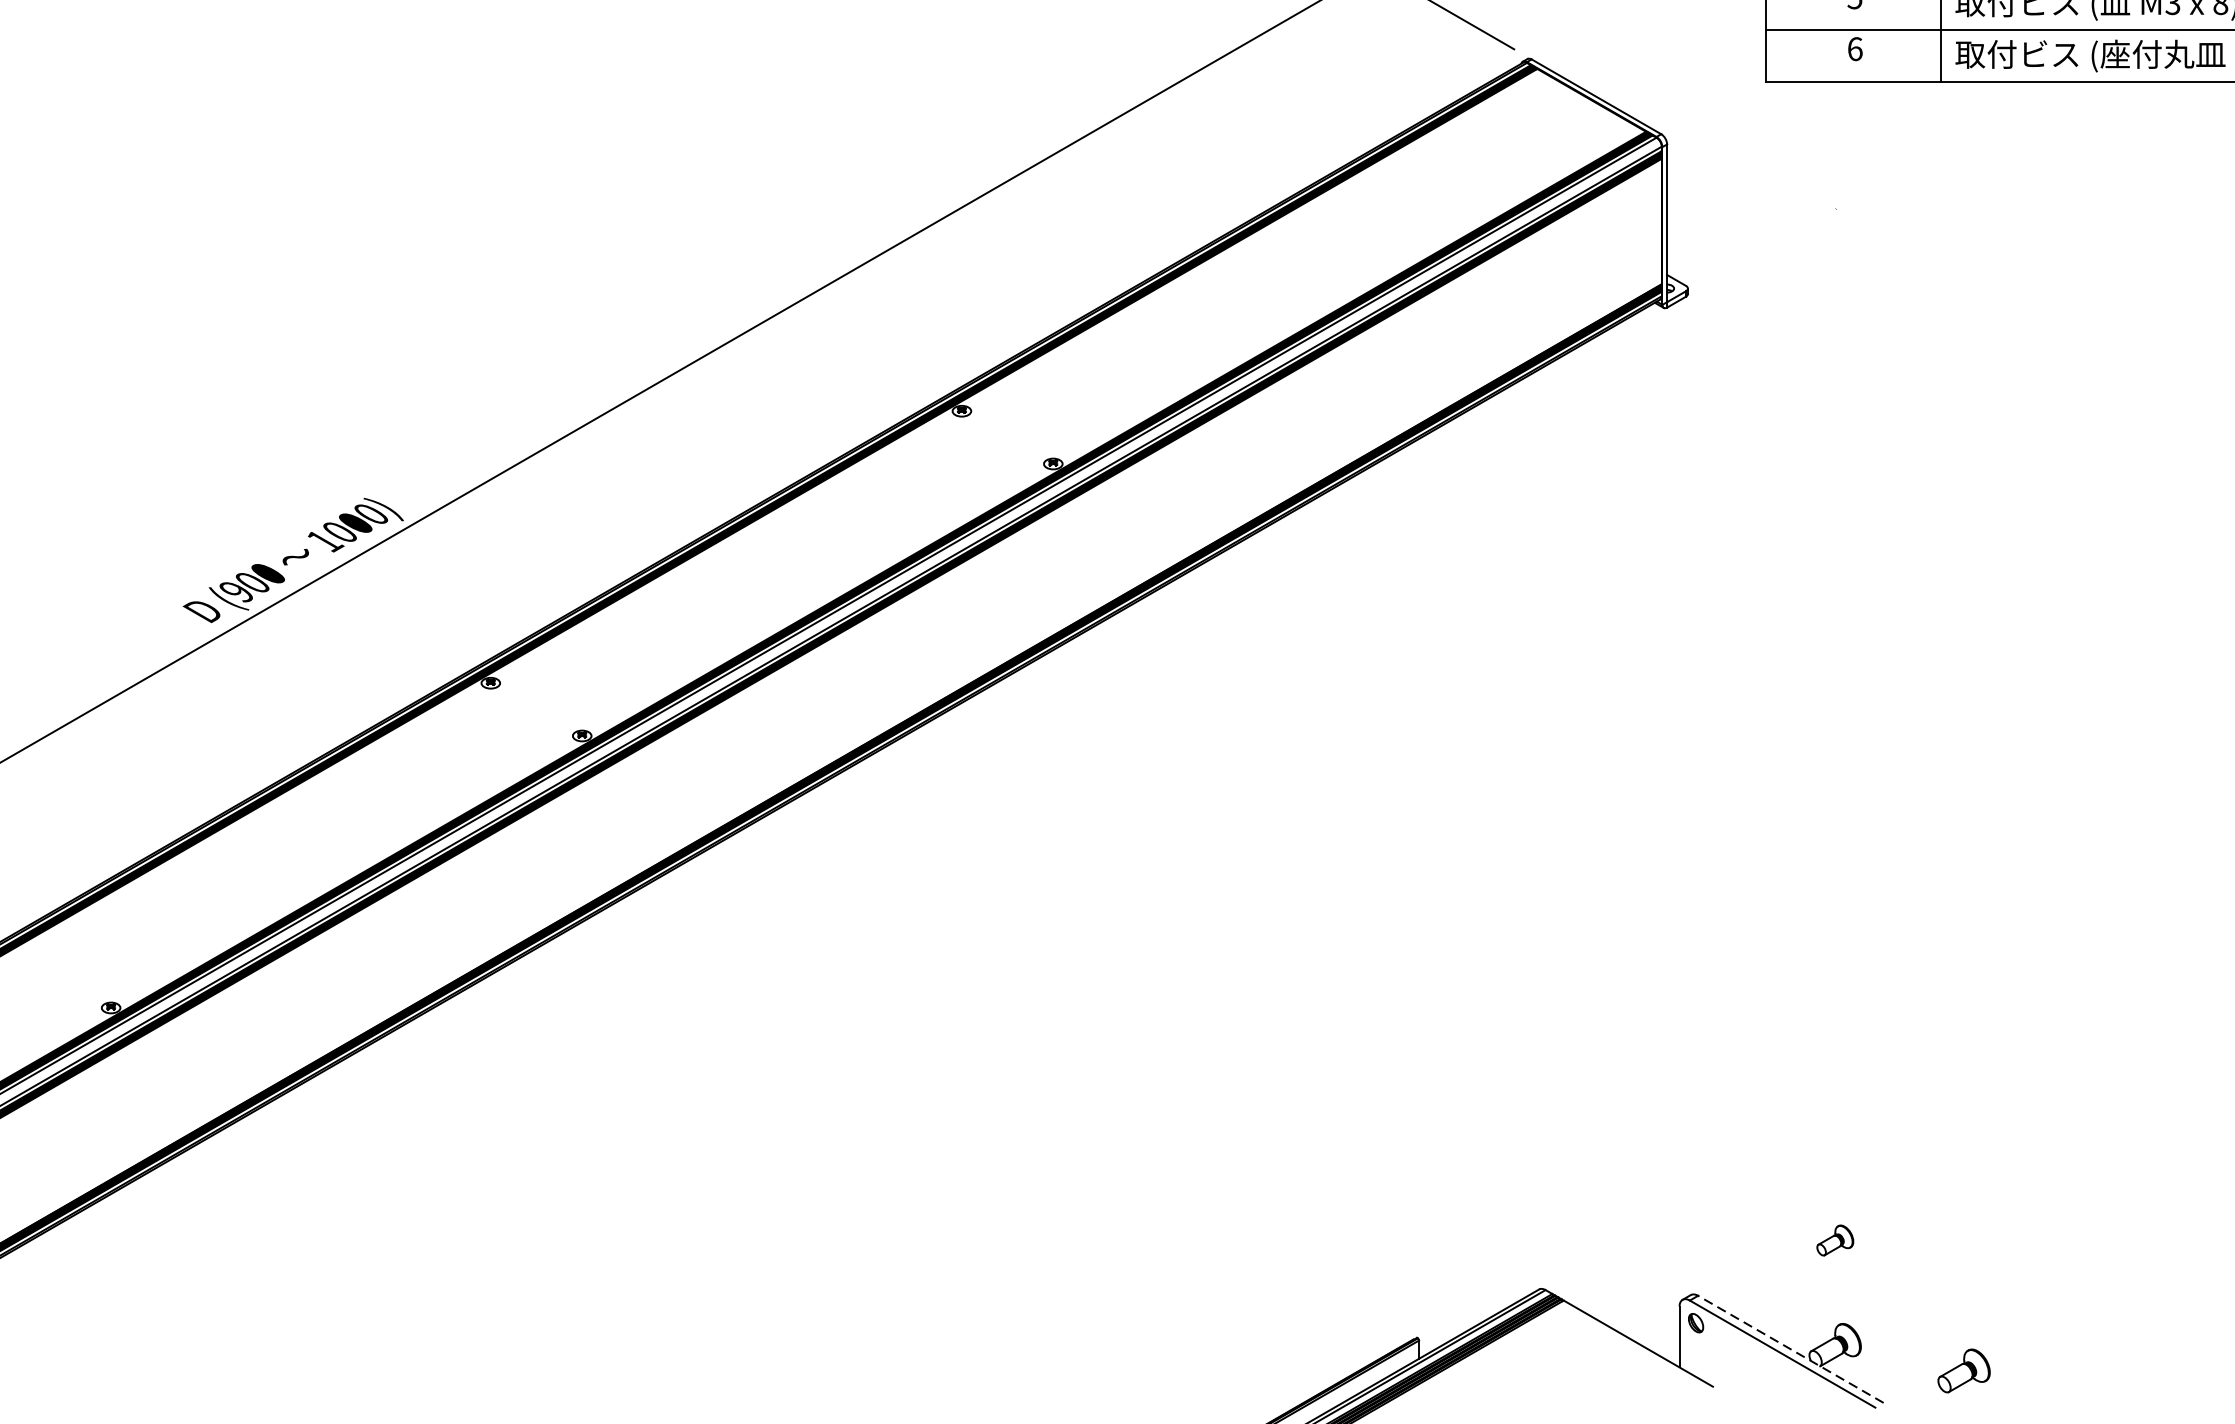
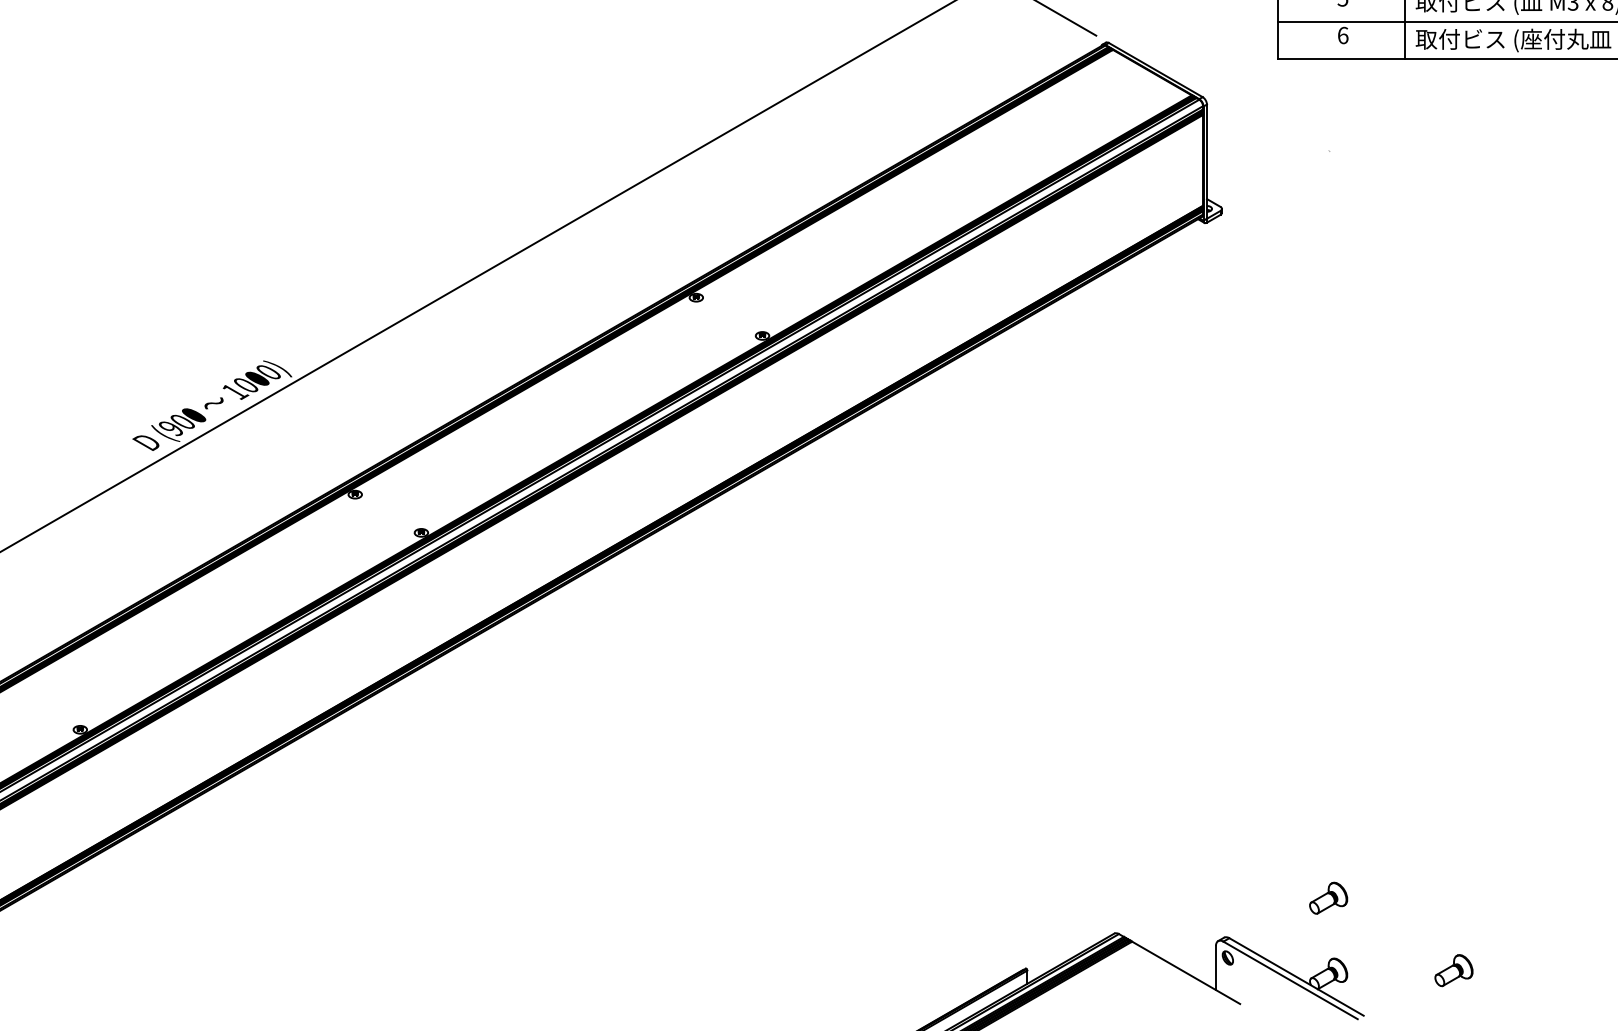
part: (1834, 1239) -> (1328, 897), size x1.43
line: (1790, 1348) -> (1296, 976), dashed -> solid
part: (1963, 1370) -> (1453, 970), moved

